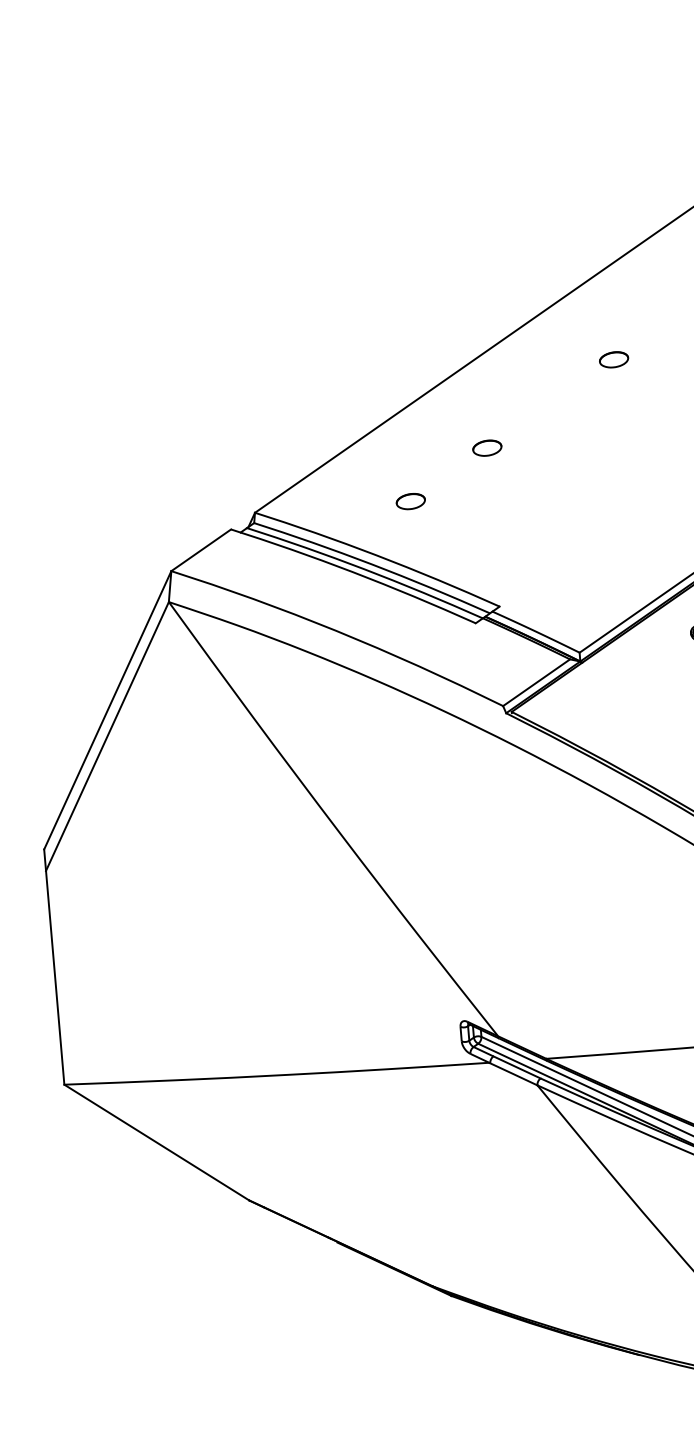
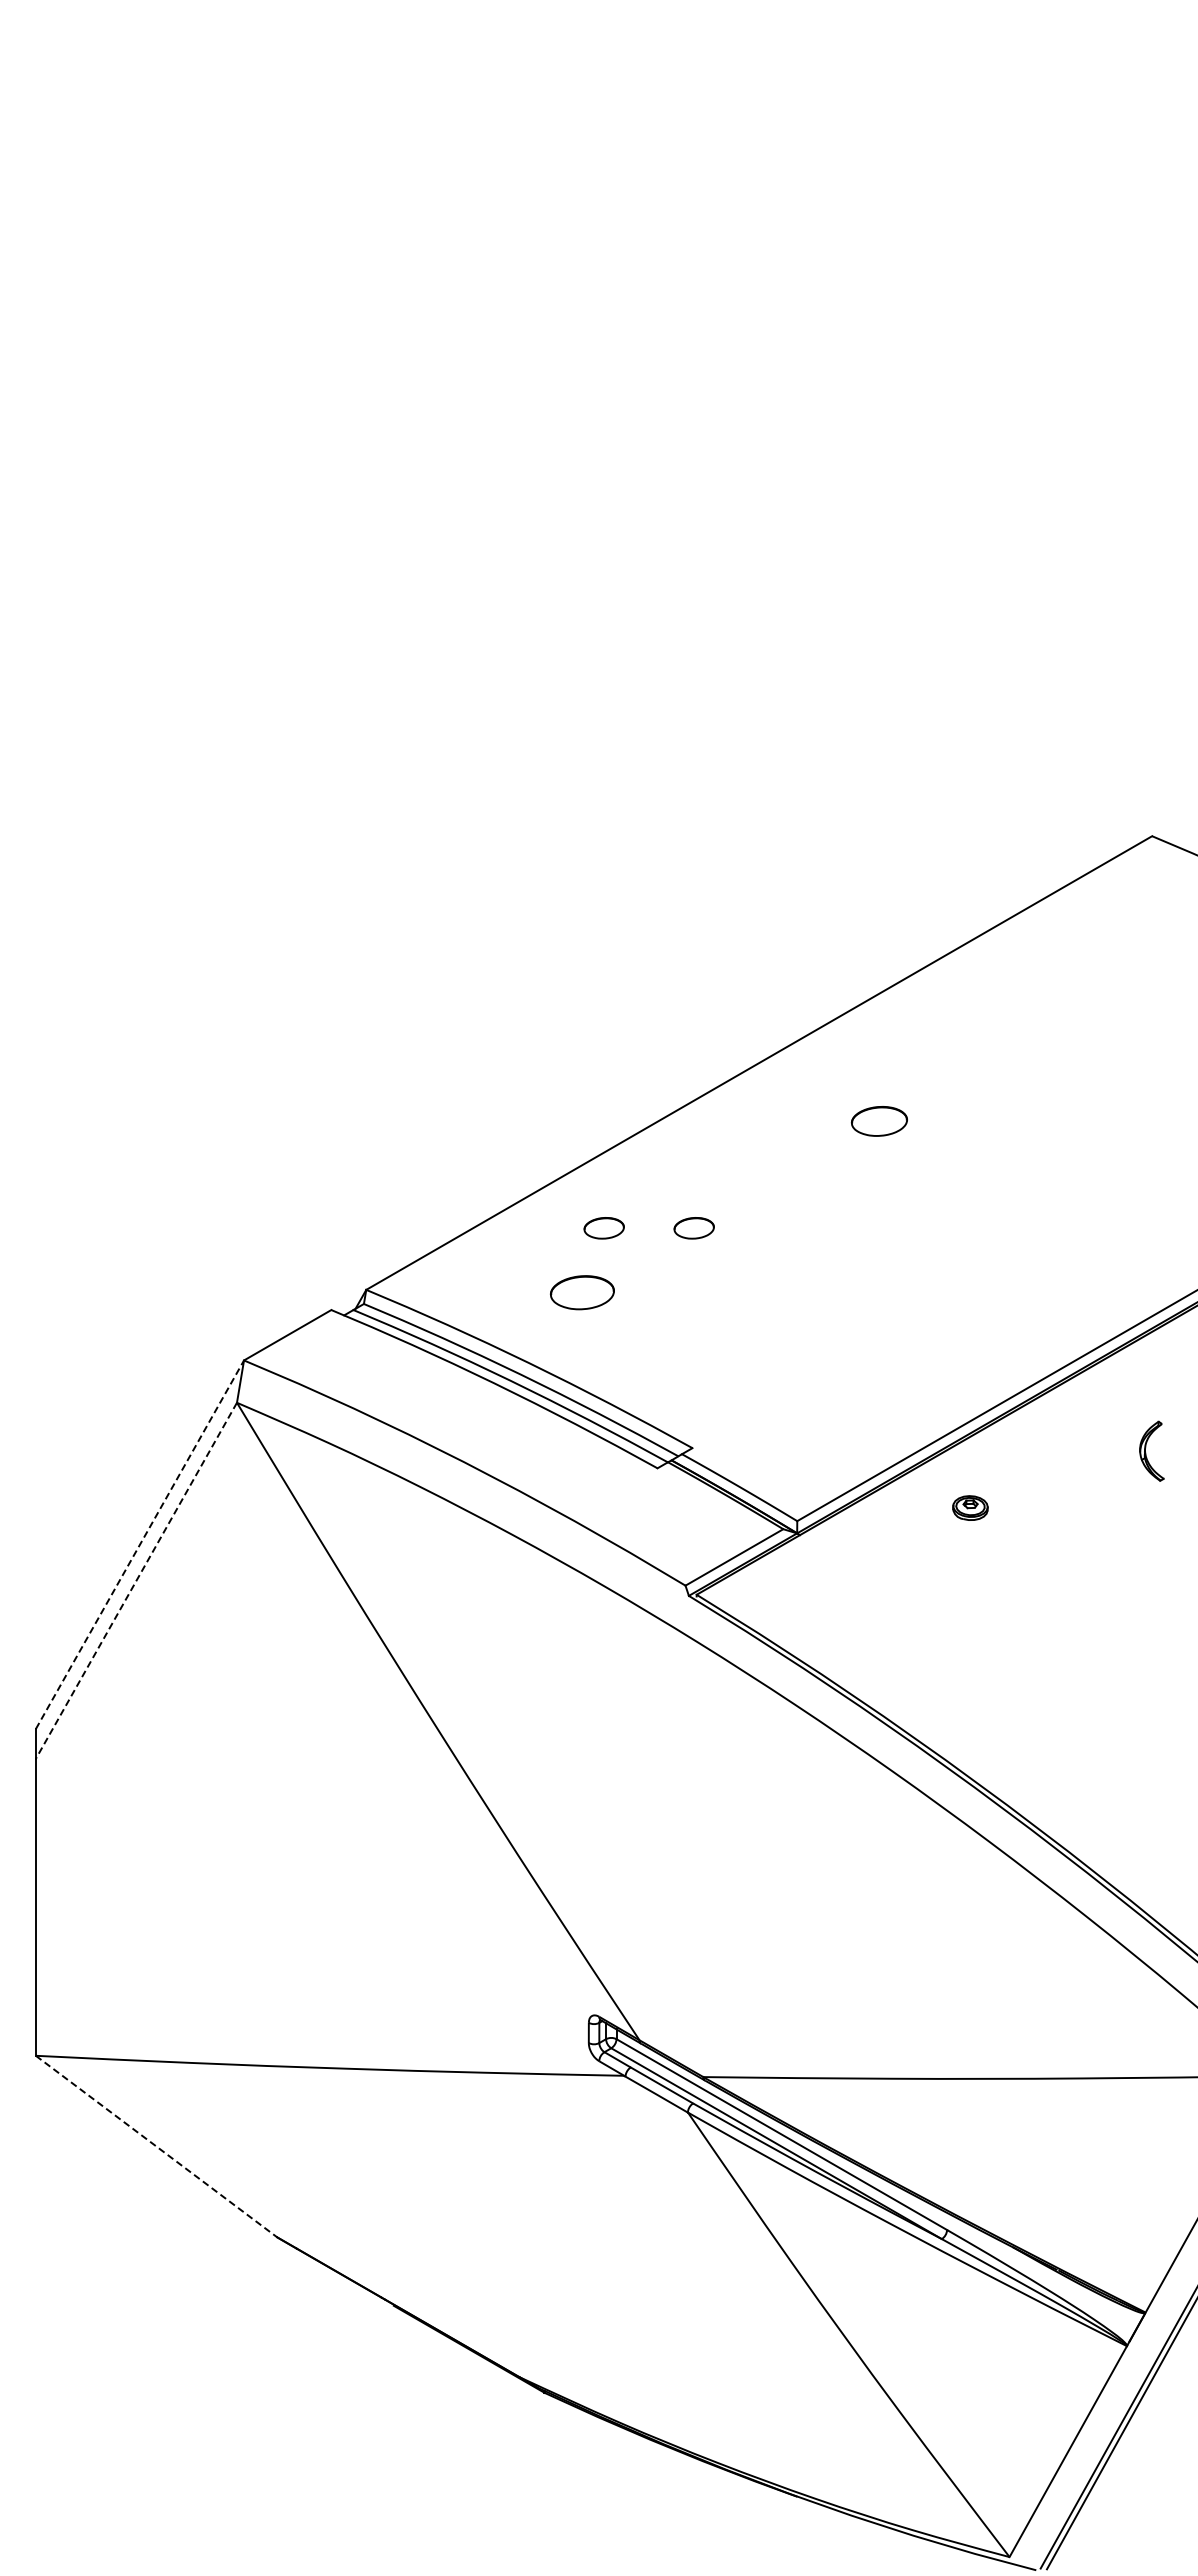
part: (613, 359) -> (878, 1121), size x1.4
part: (422, 453) -> (603, 1228), added
part: (410, 501) -> (582, 1292), size x1.6
line: (107, 710) -> (139, 1544), solid -> dashed
line: (107, 736) -> (136, 1580), solid -> dashed
line: (156, 1142) -> (156, 2146), solid -> dashed

